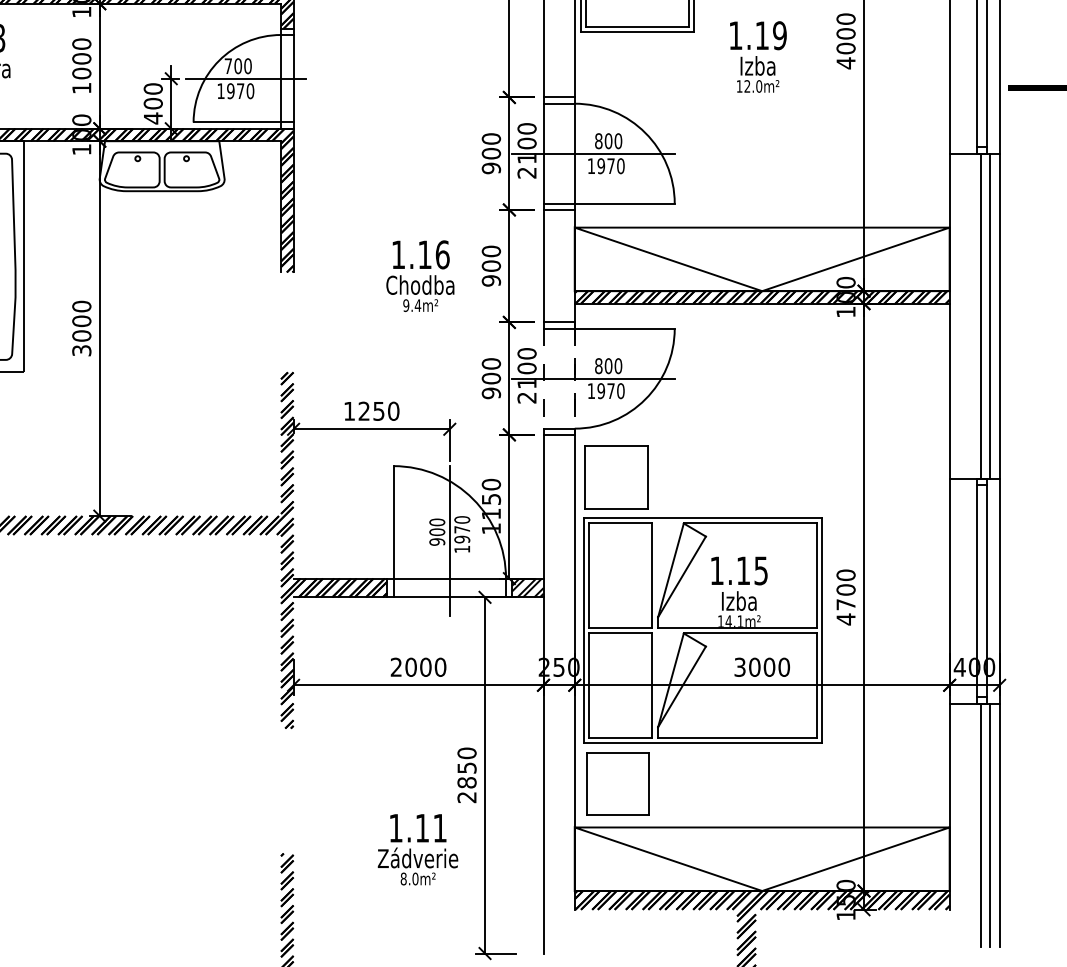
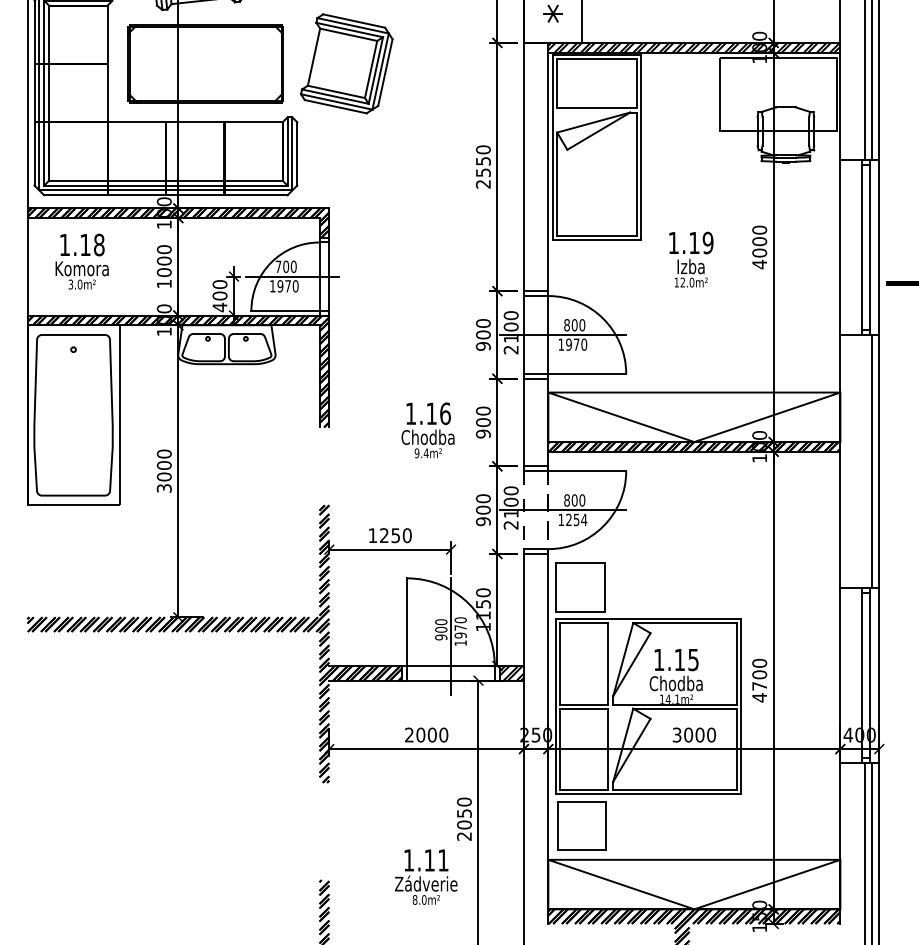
line: (980, 316) -> (864, 461), removed
text: (610, 390) -> (576, 519), 1970 -> 1254
text: (737, 601) -> (675, 683), Izba -> Chodba
text: (467, 782) -> (464, 824), 2850 -> 2050

